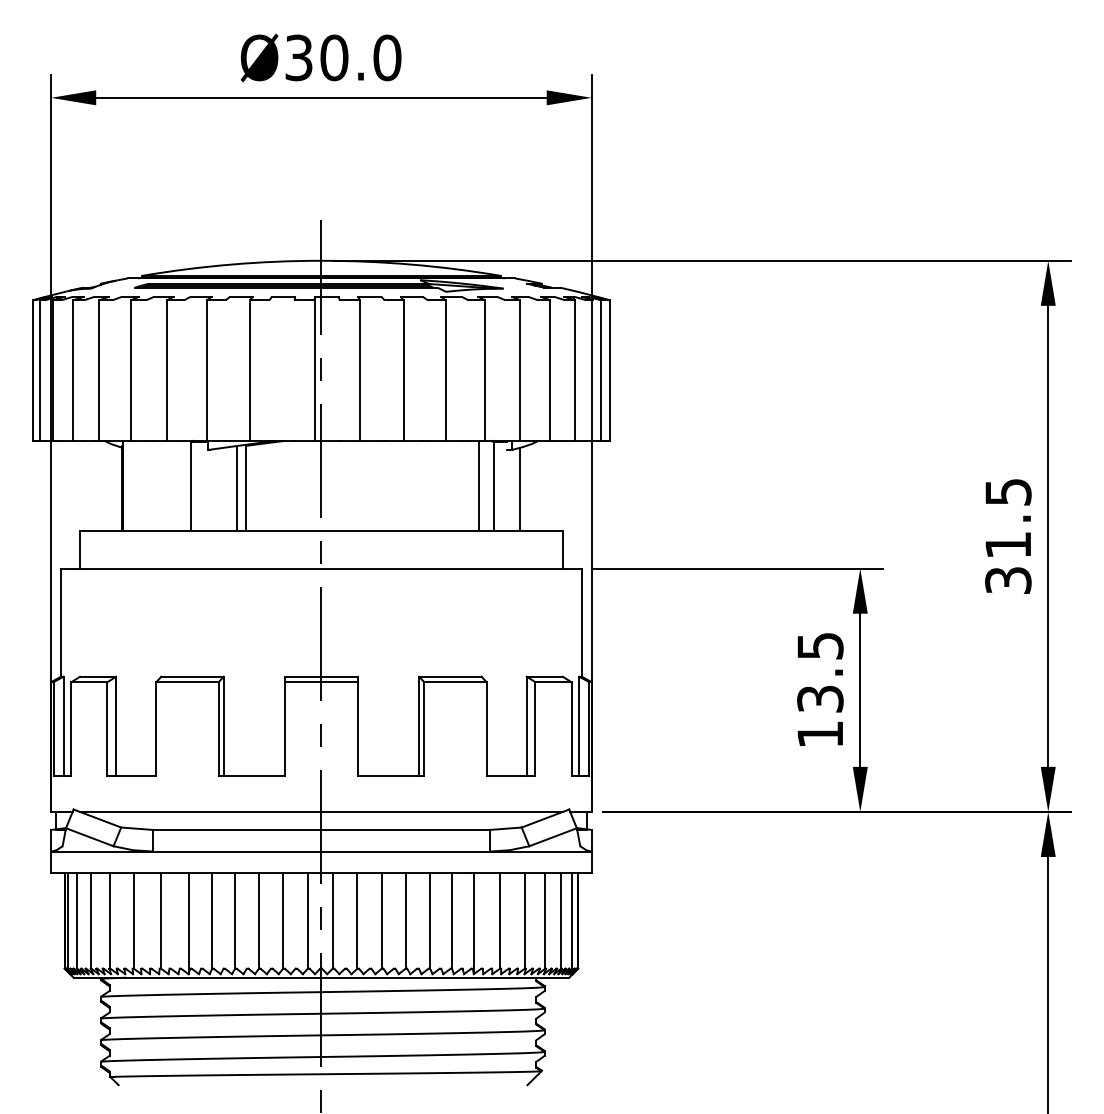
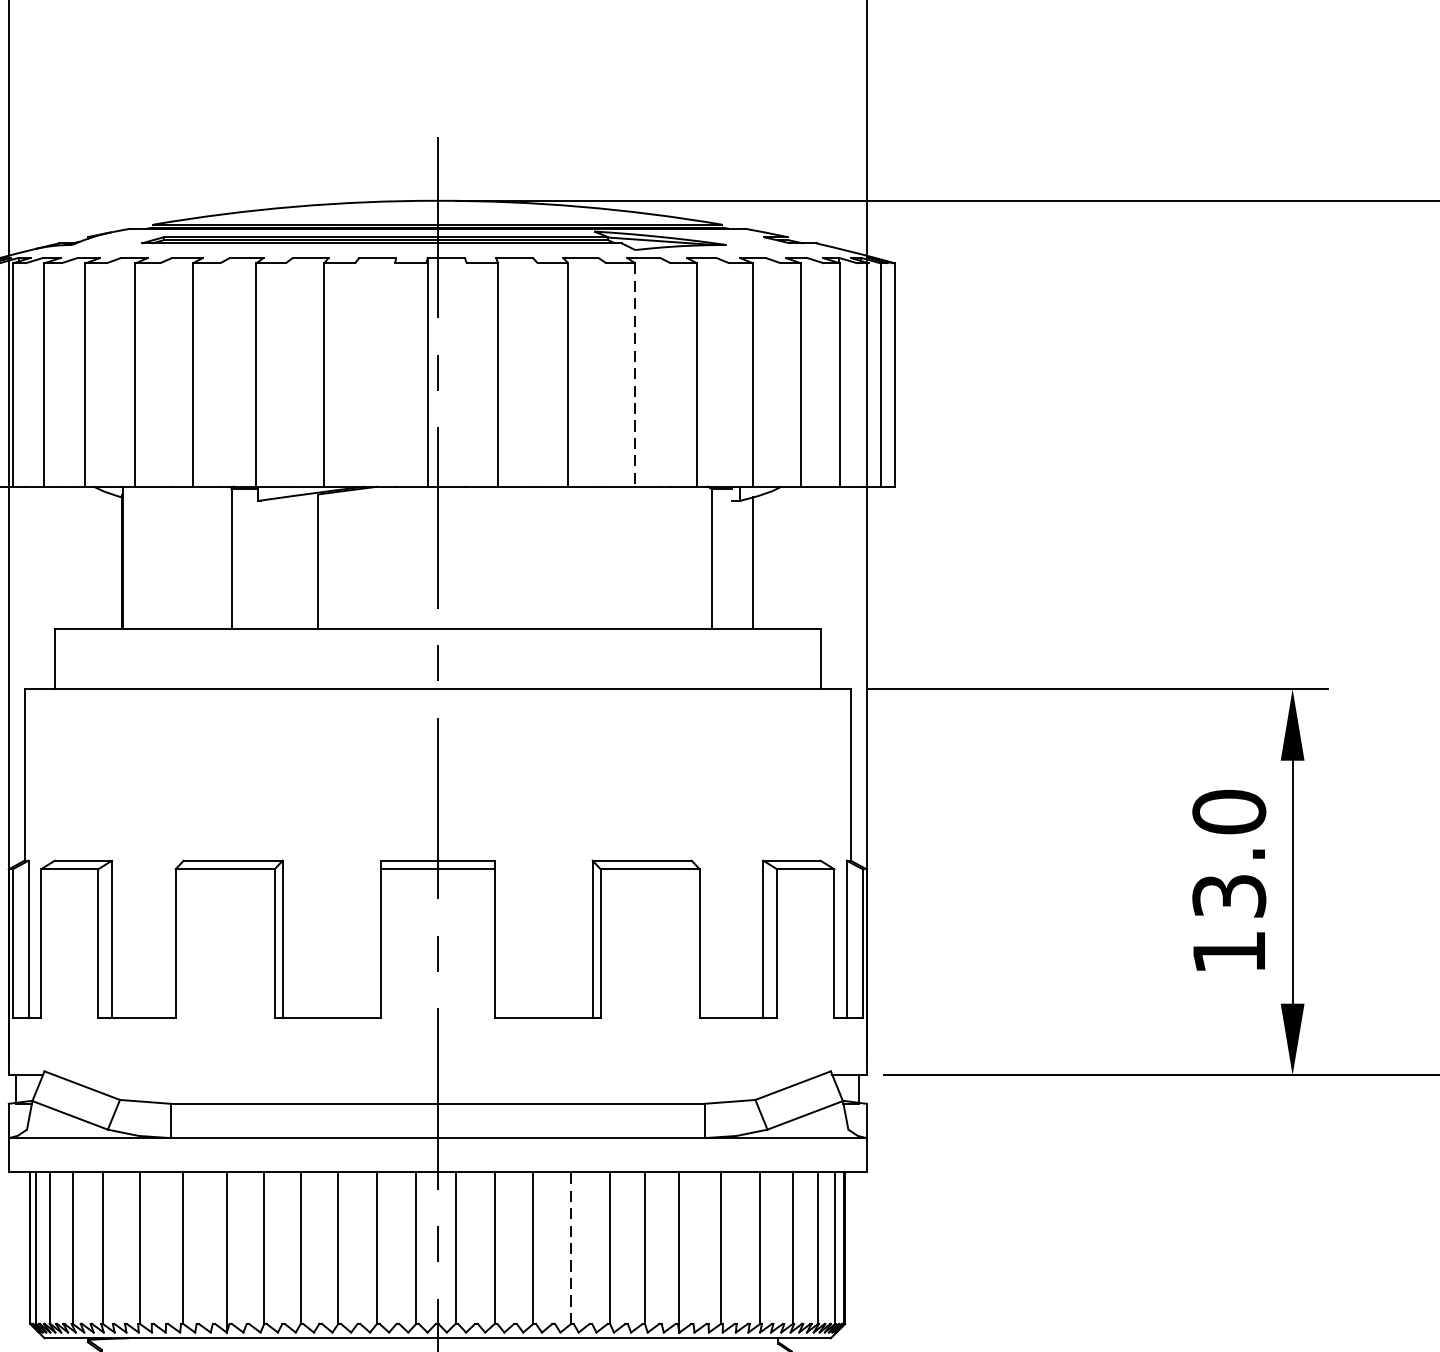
line: (445, 371) -> (634, 376), solid -> dashed
line: (478, 485) -> (686, 557), removed
line: (236, 488) -> (302, 562), removed
text: (820, 645) -> (1229, 811), 13.5 -> 13.0
line: (321, 811) -> (437, 1074), removed
line: (405, 920) -> (571, 1247), solid -> dashed

